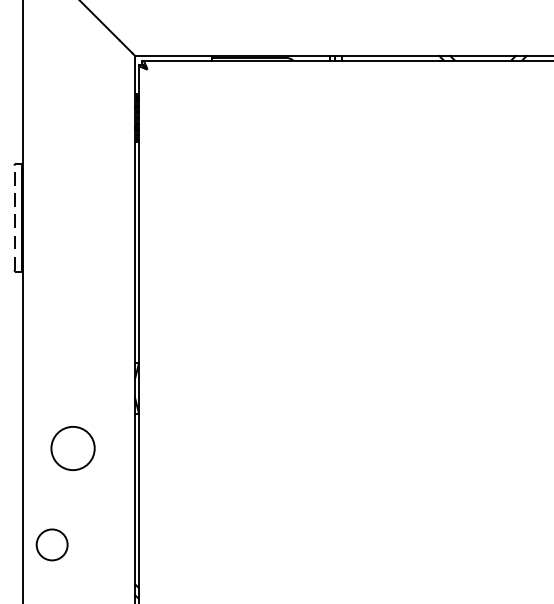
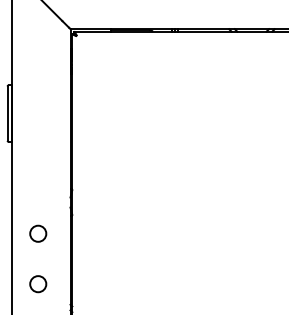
line: (14, 217) -> (7, 113), dashed -> solid
circle: (73, 447) -> (38, 233), size x0.71
circle: (52, 545) -> (38, 284), moved

